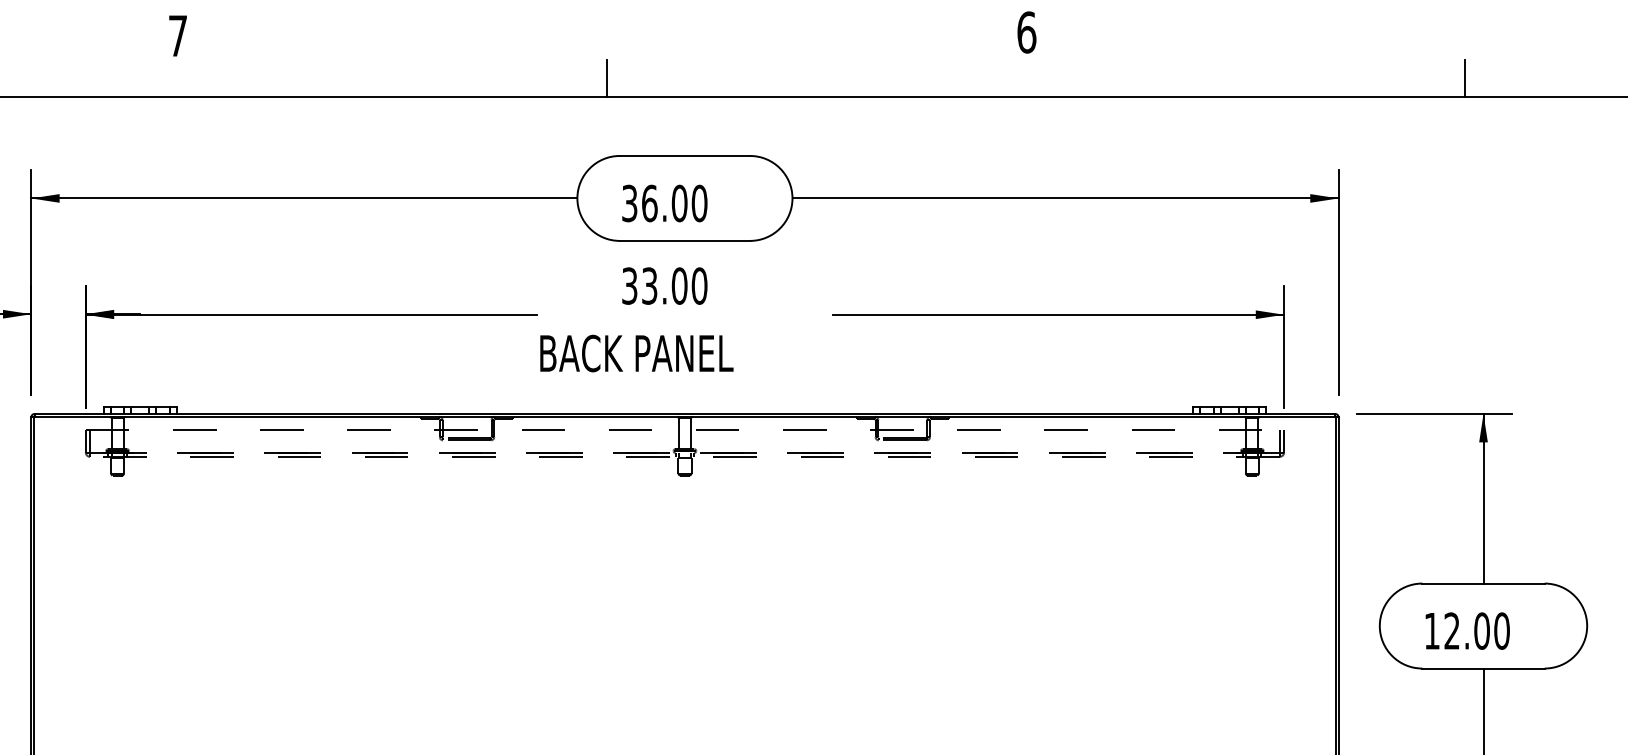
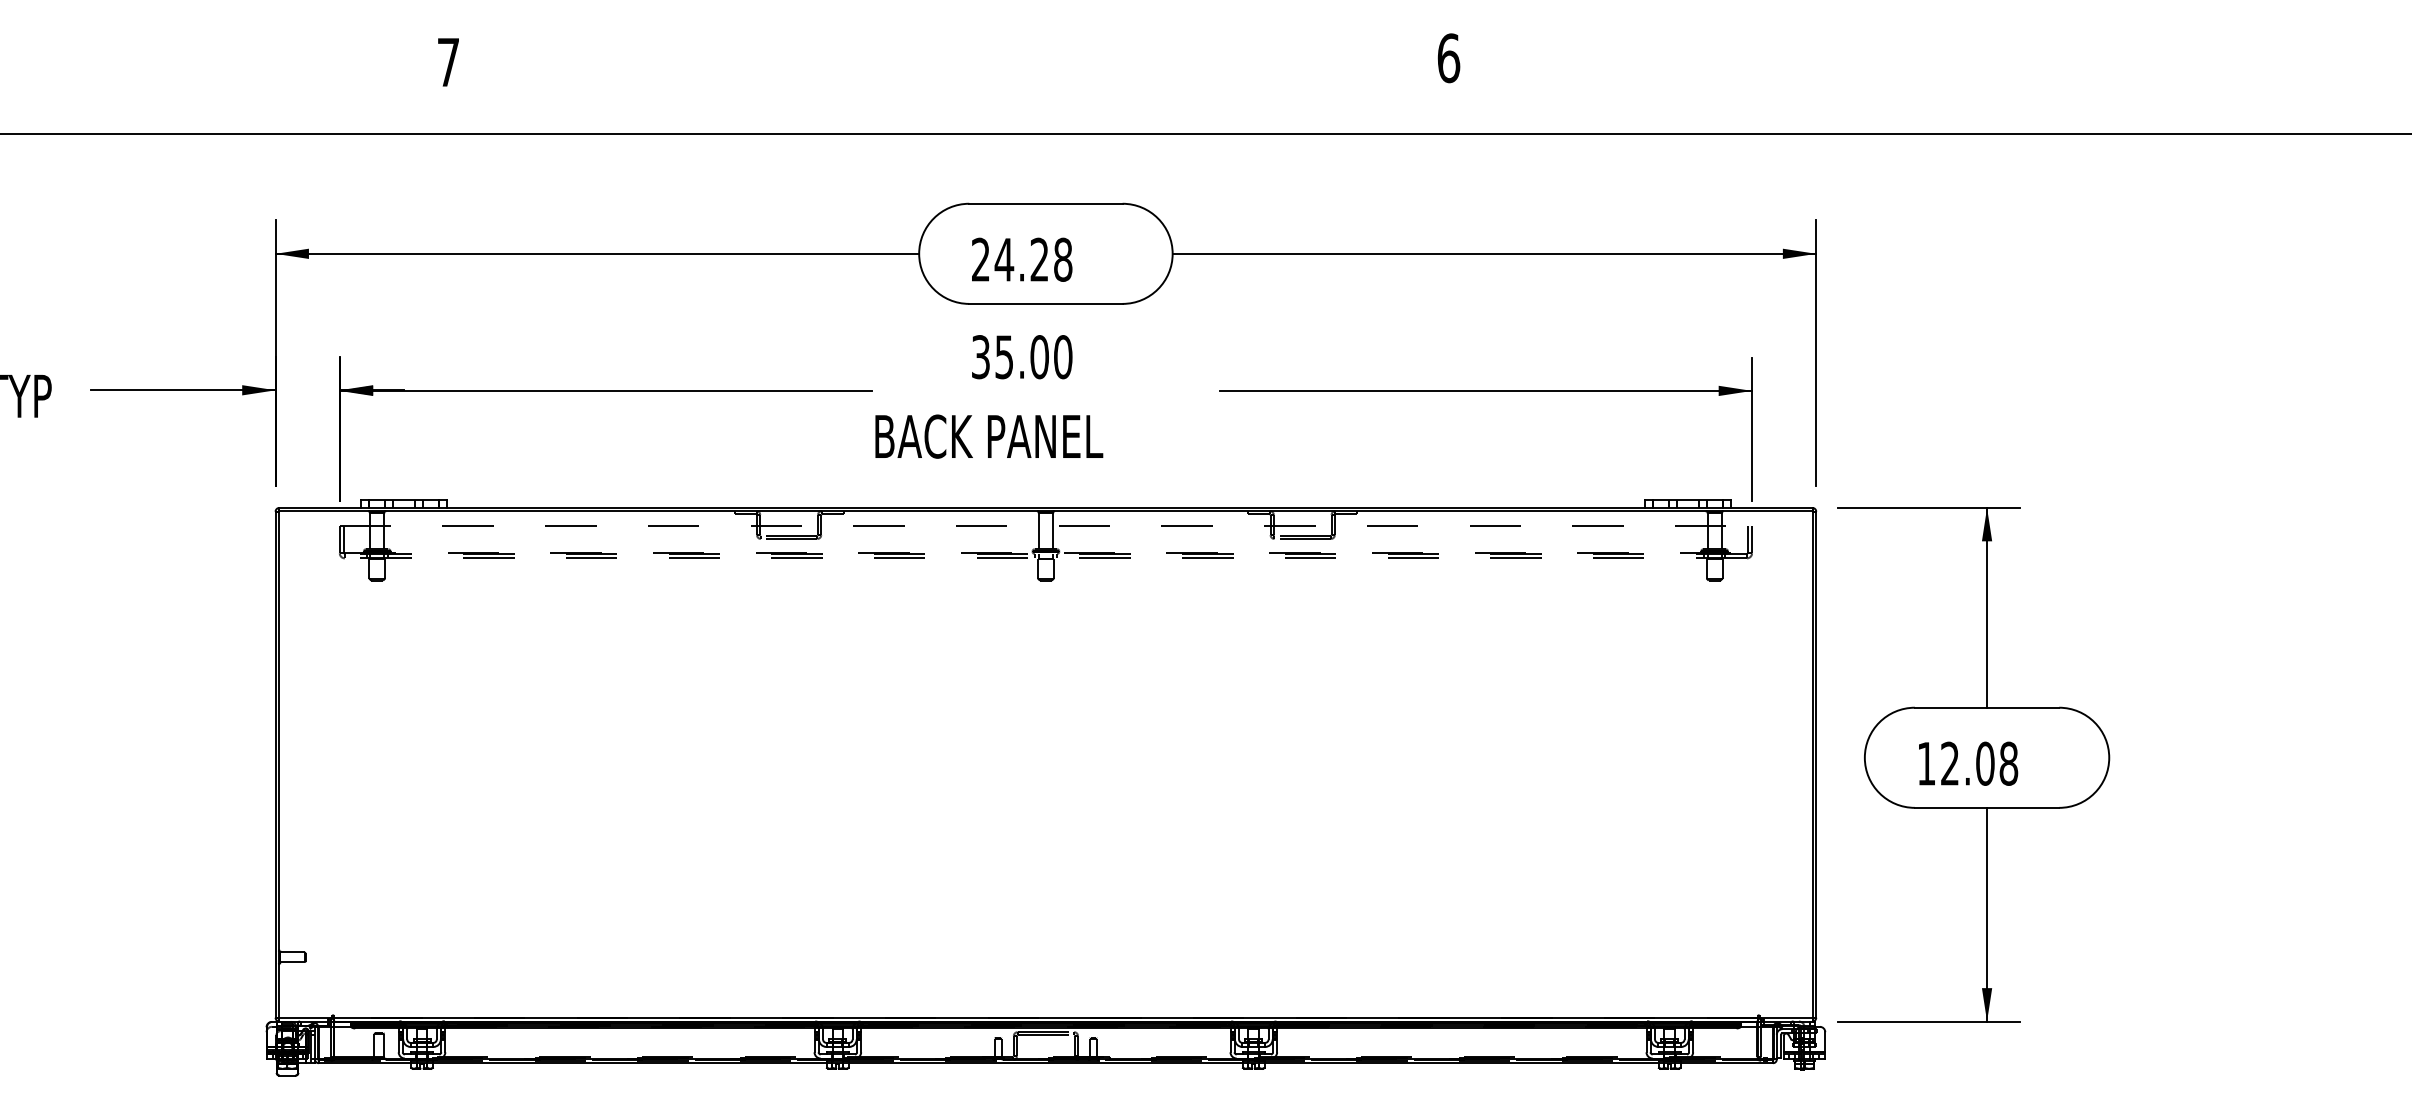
line: (607, 78) -> (954, 112), removed
line: (1465, 78) -> (1965, 112), removed
text: (665, 203) -> (1022, 259), 36.00 -> 24.28
text: (649, 285) -> (1004, 356), 33.00 -> 35.00
text: (1501, 630) -> (2008, 763), 12.00 -> 12.08

